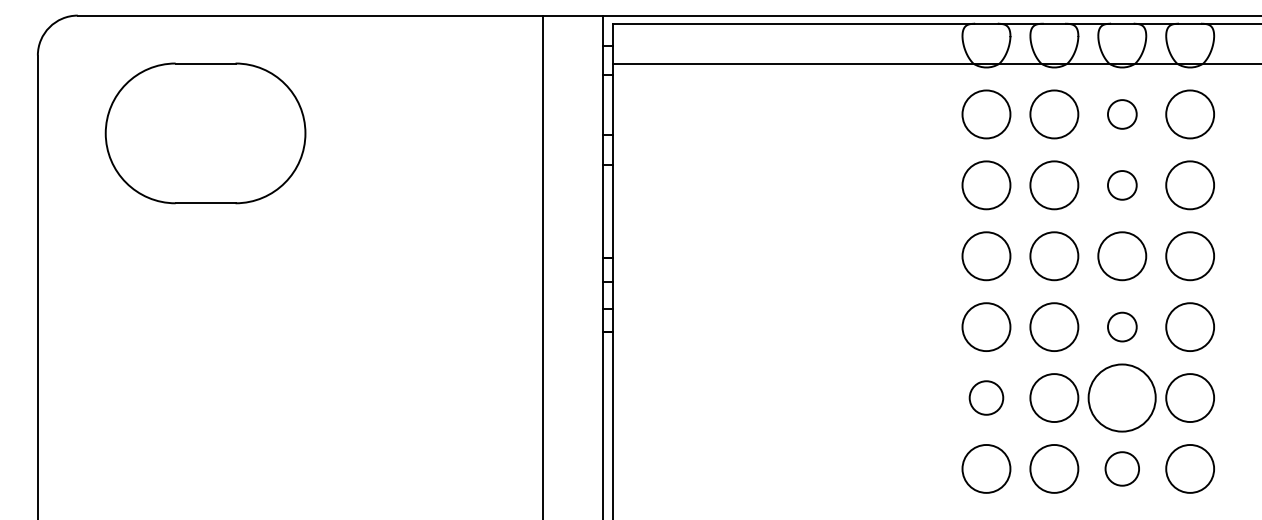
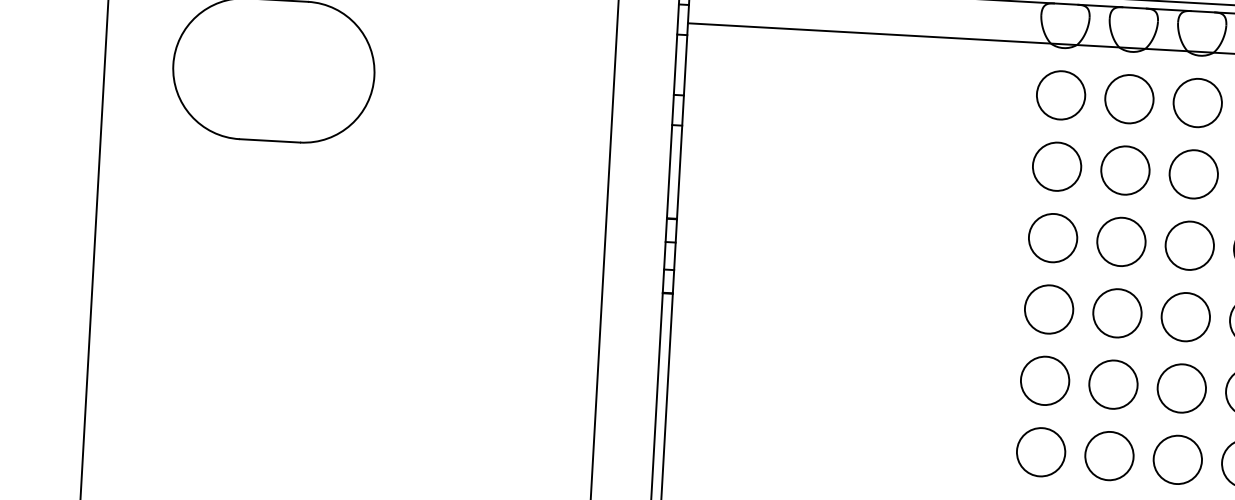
part: (1122, 114) -> (1198, 103), size x1.67
part: (1122, 185) -> (1194, 174), size x1.67
part: (1122, 326) -> (1186, 316), size x1.67
part: (986, 397) -> (1045, 380), size x1.43
part: (1122, 397) -> (1182, 387), size x0.71
part: (1122, 468) -> (1178, 459), size x1.43

